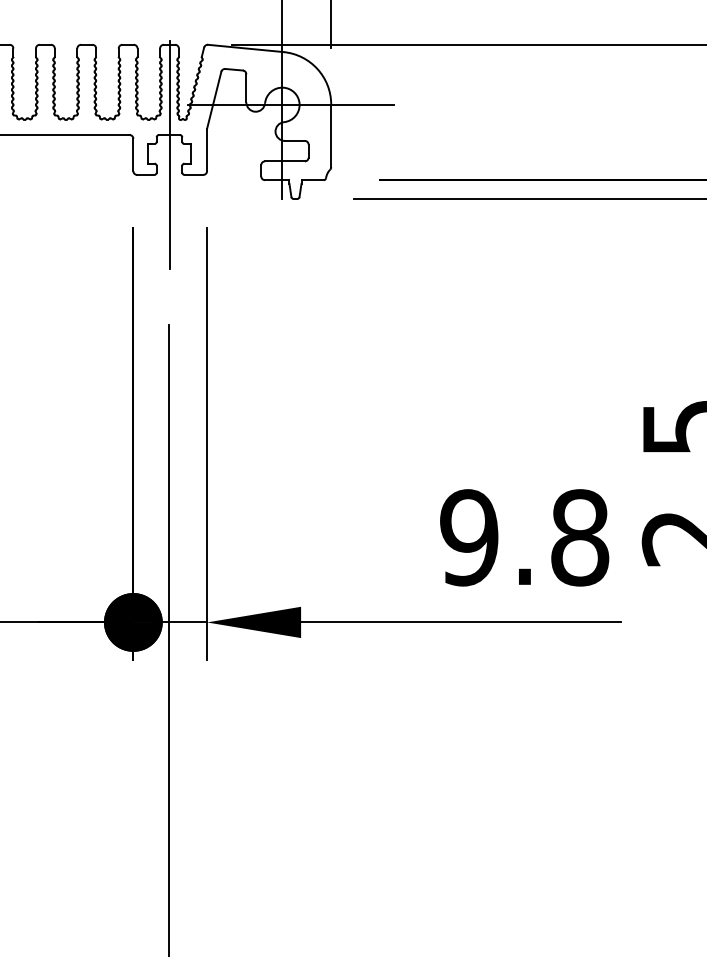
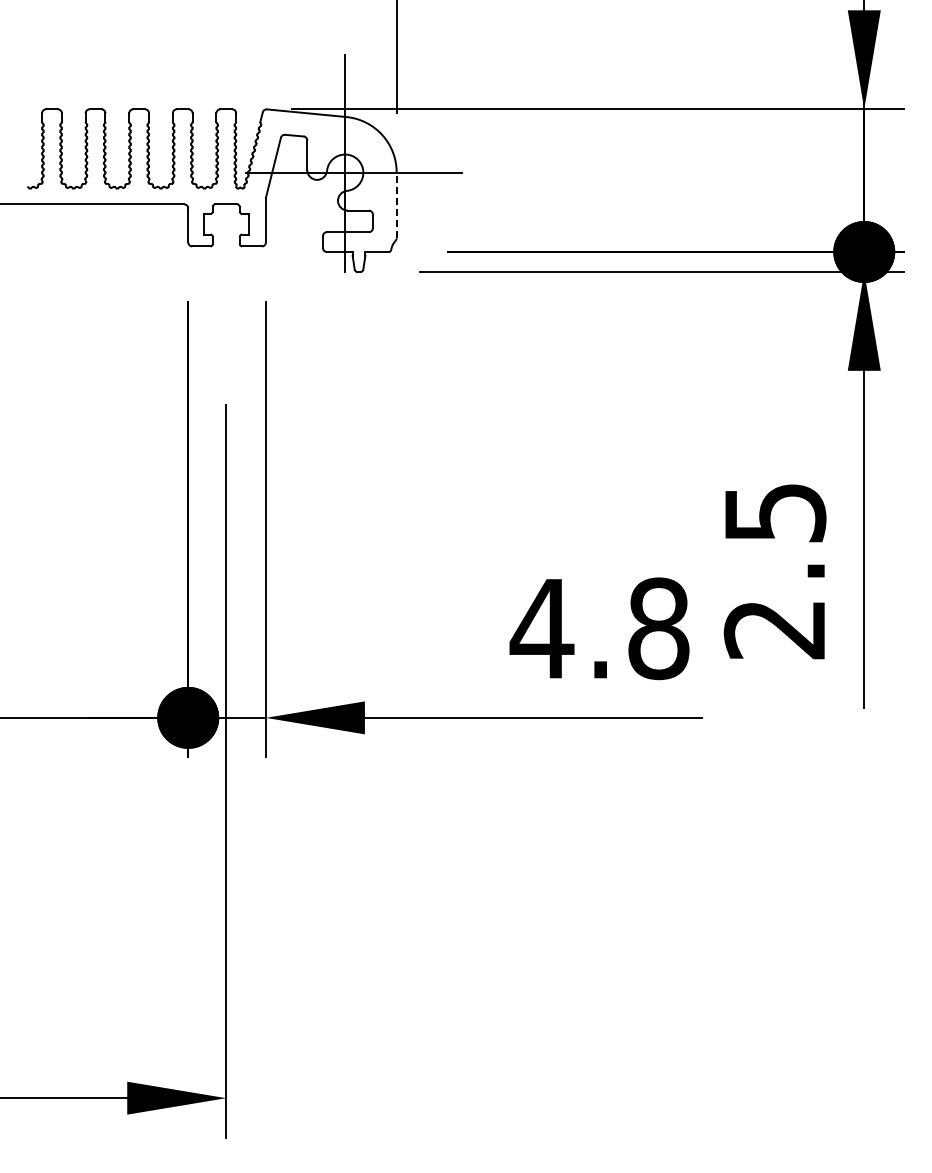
line: (331, 136) -> (396, 205), solid -> dashed
line: (169, 155) -> (226, 225), removed
text: (468, 537) -> (541, 628), 9.8 -> 4.8

